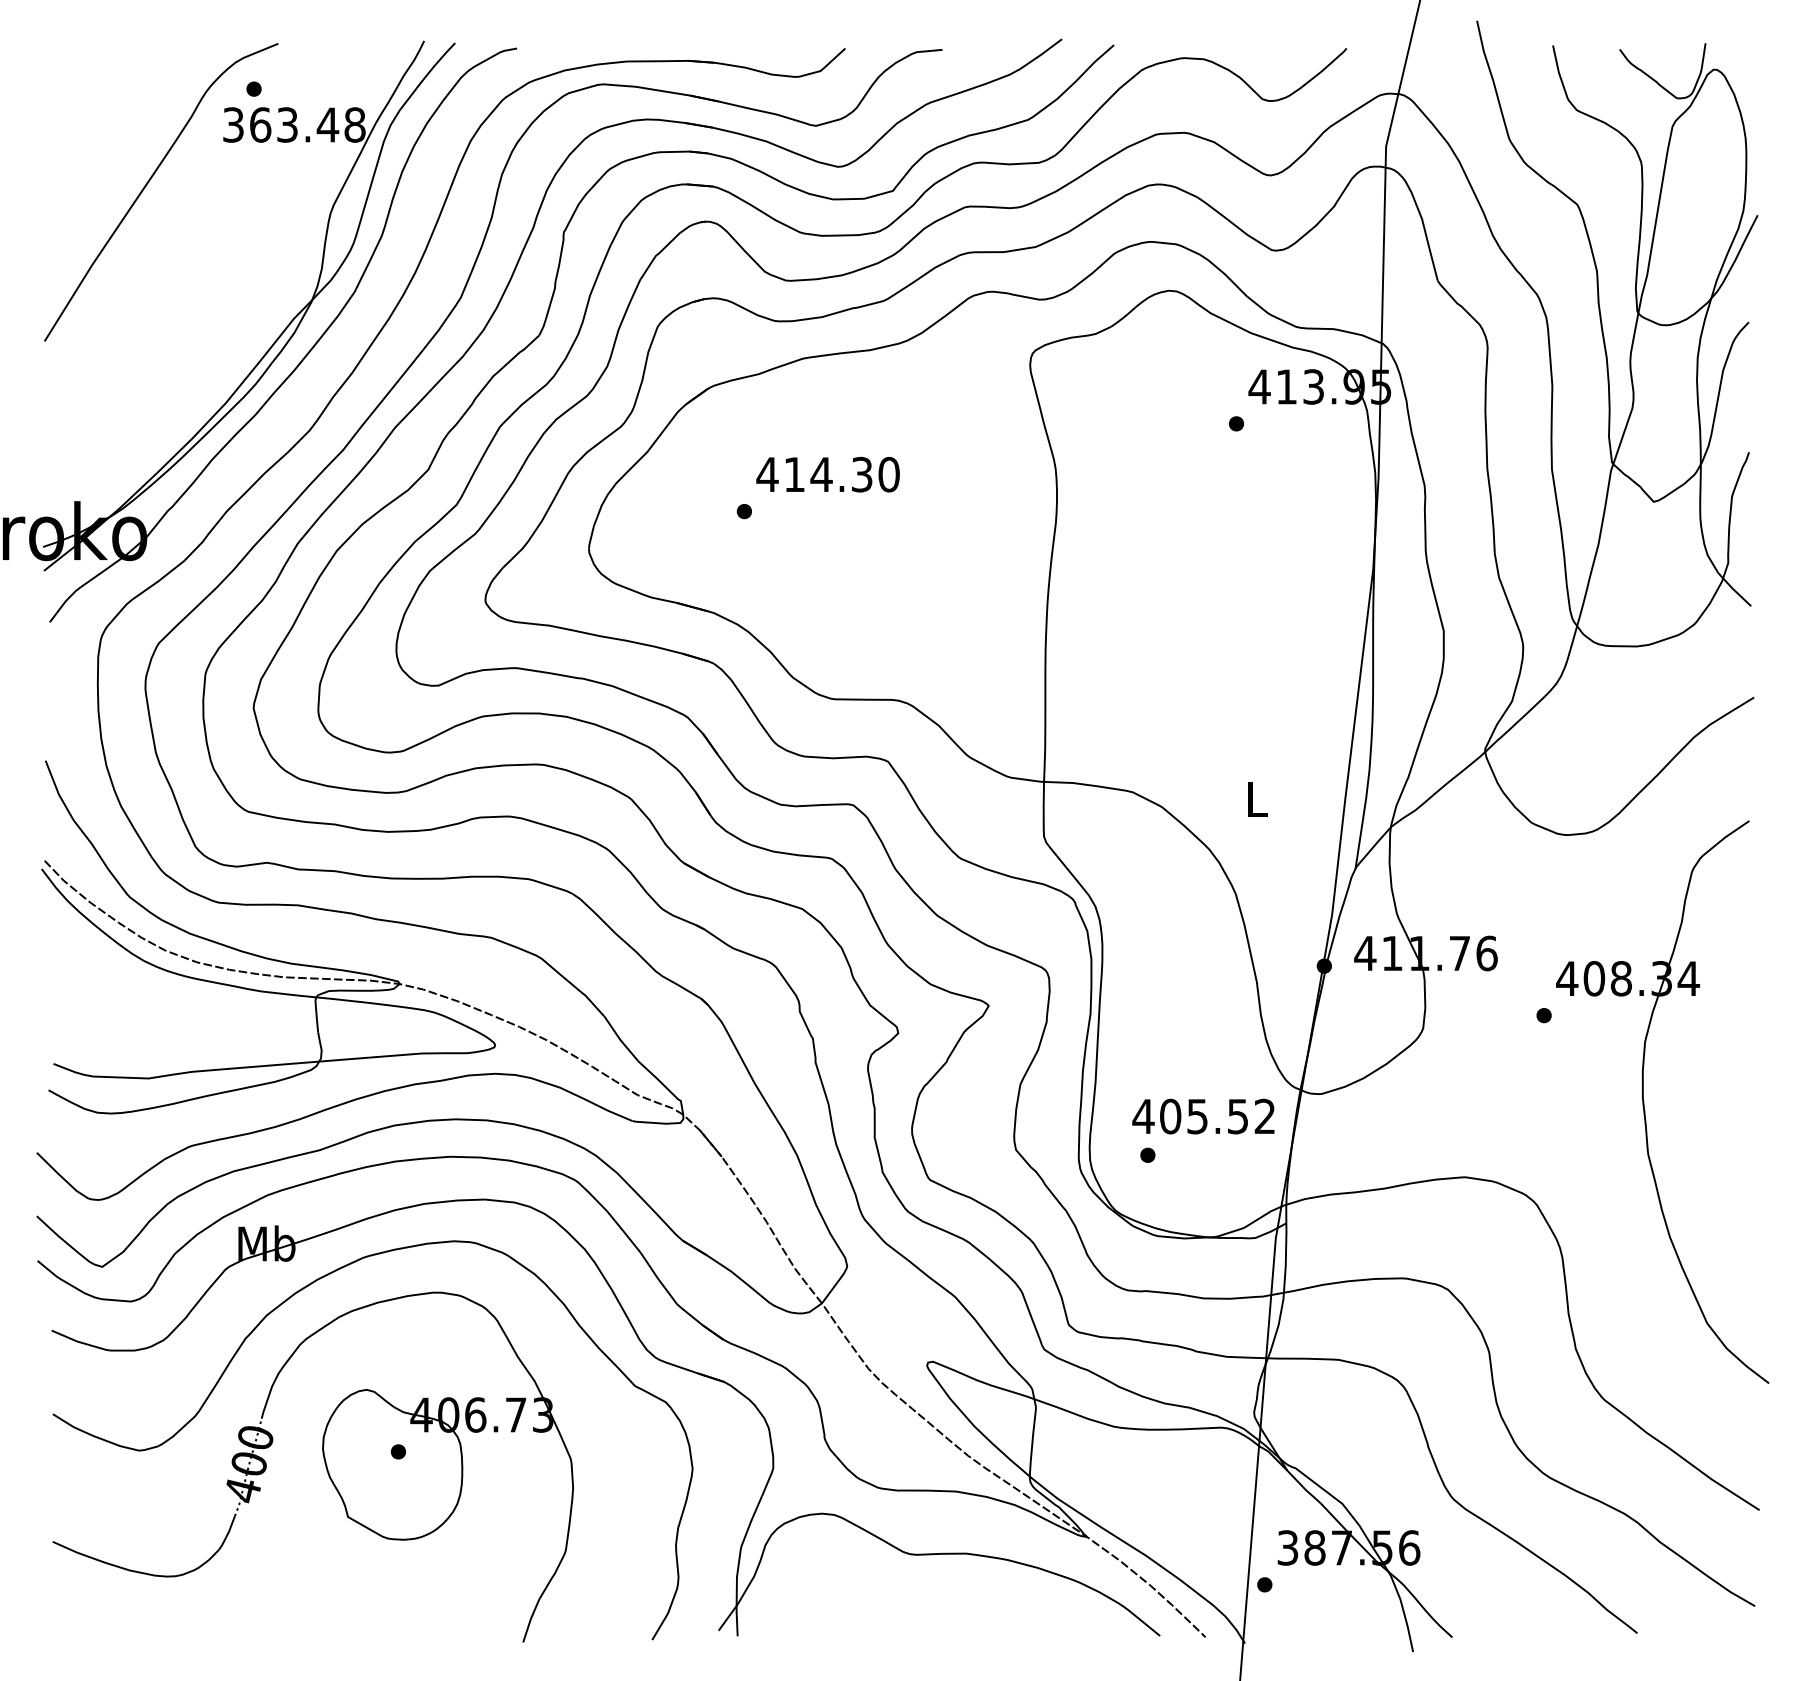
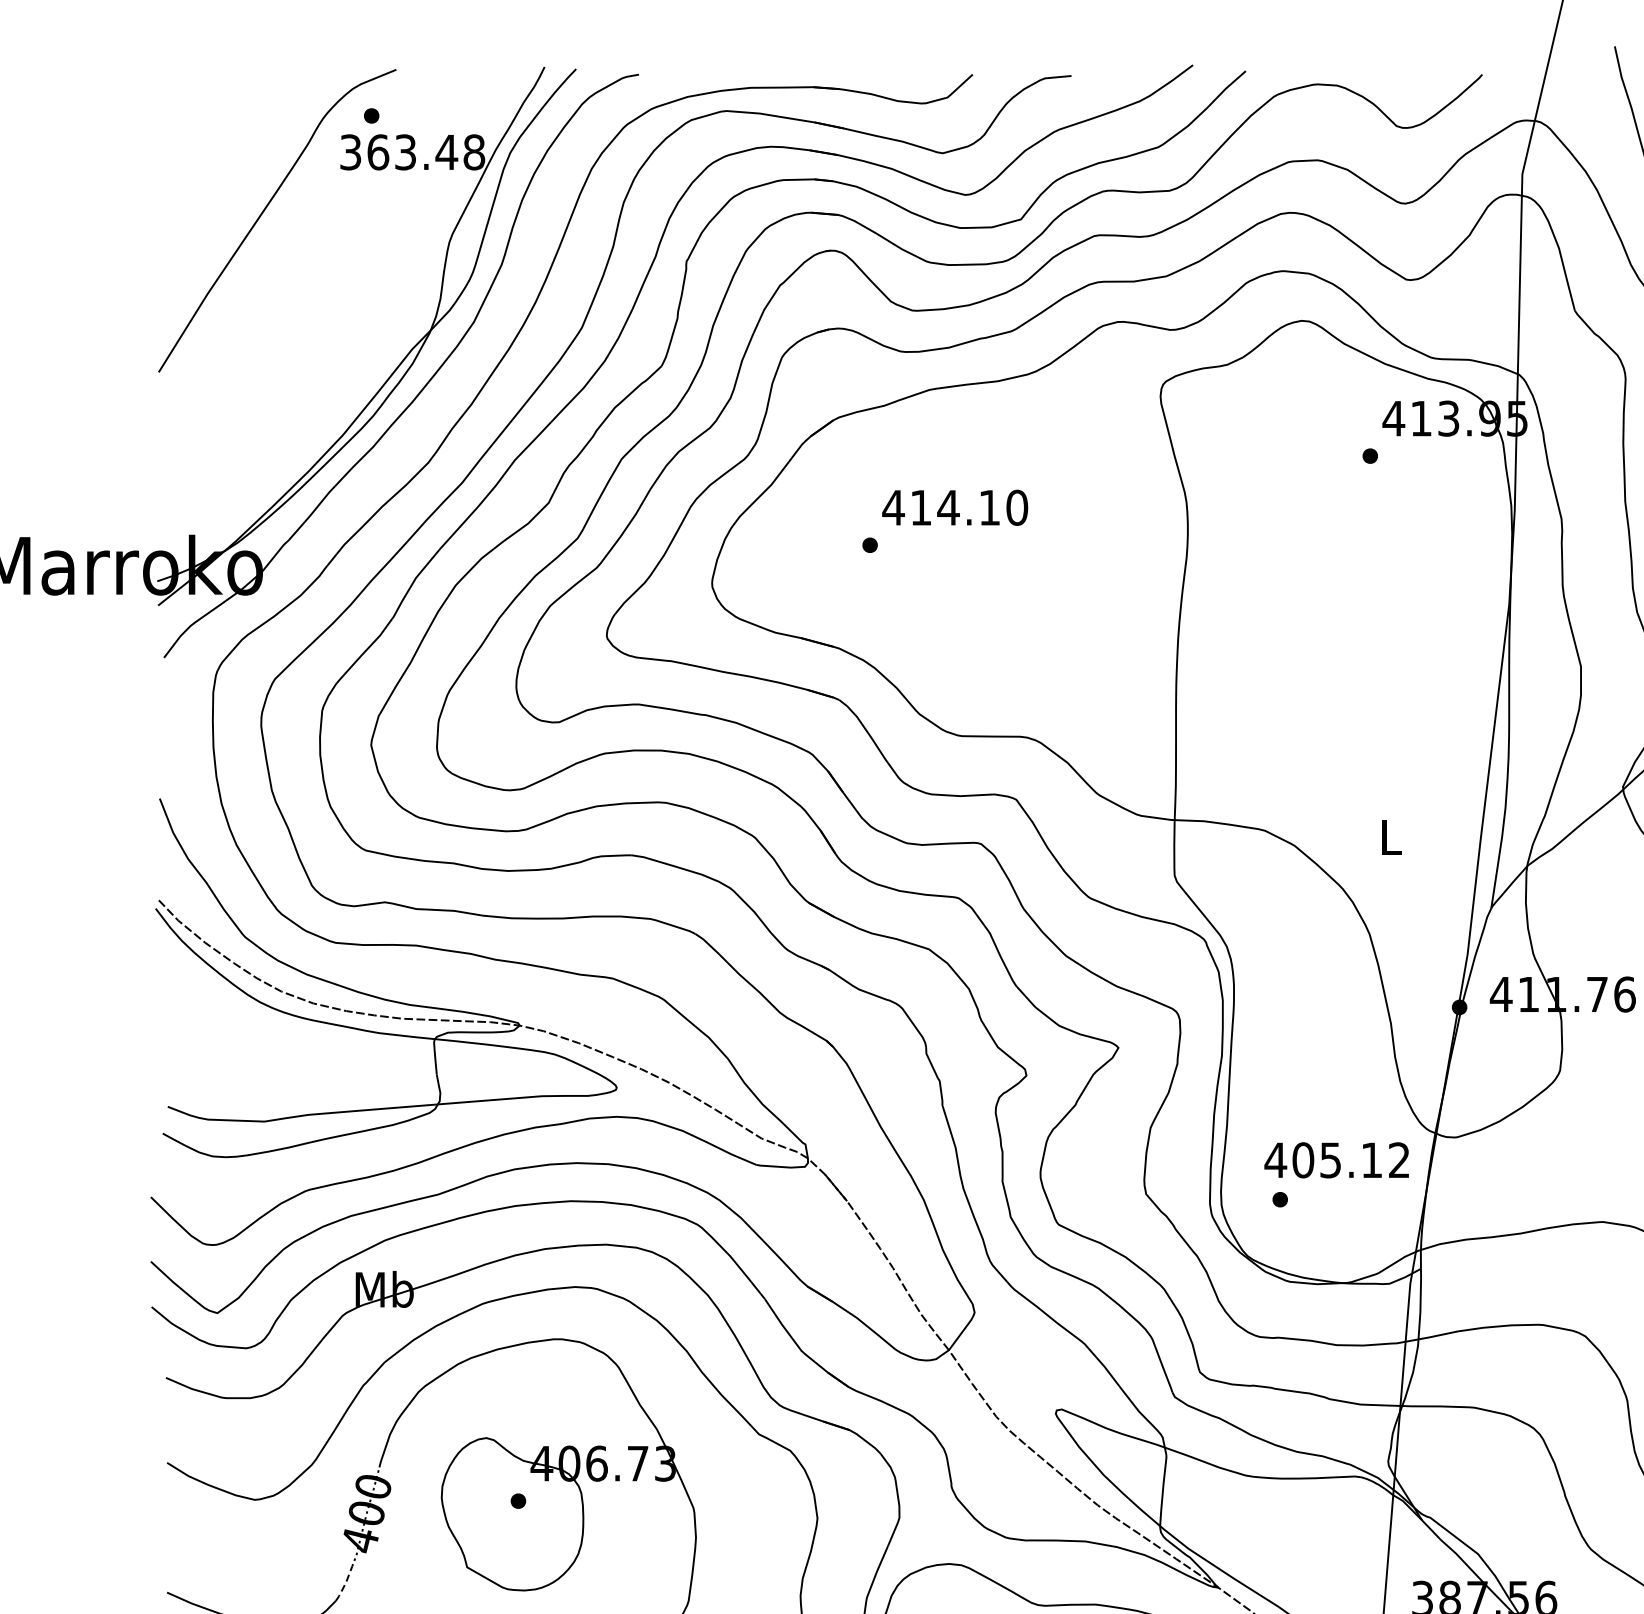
text: (862, 474) -> (990, 507), 414.30 -> 414.10
text: (1237, 1116) -> (1371, 1160), 405.52 -> 405.12
line: (228, 1533) -> (345, 1584), solid -> dashed

